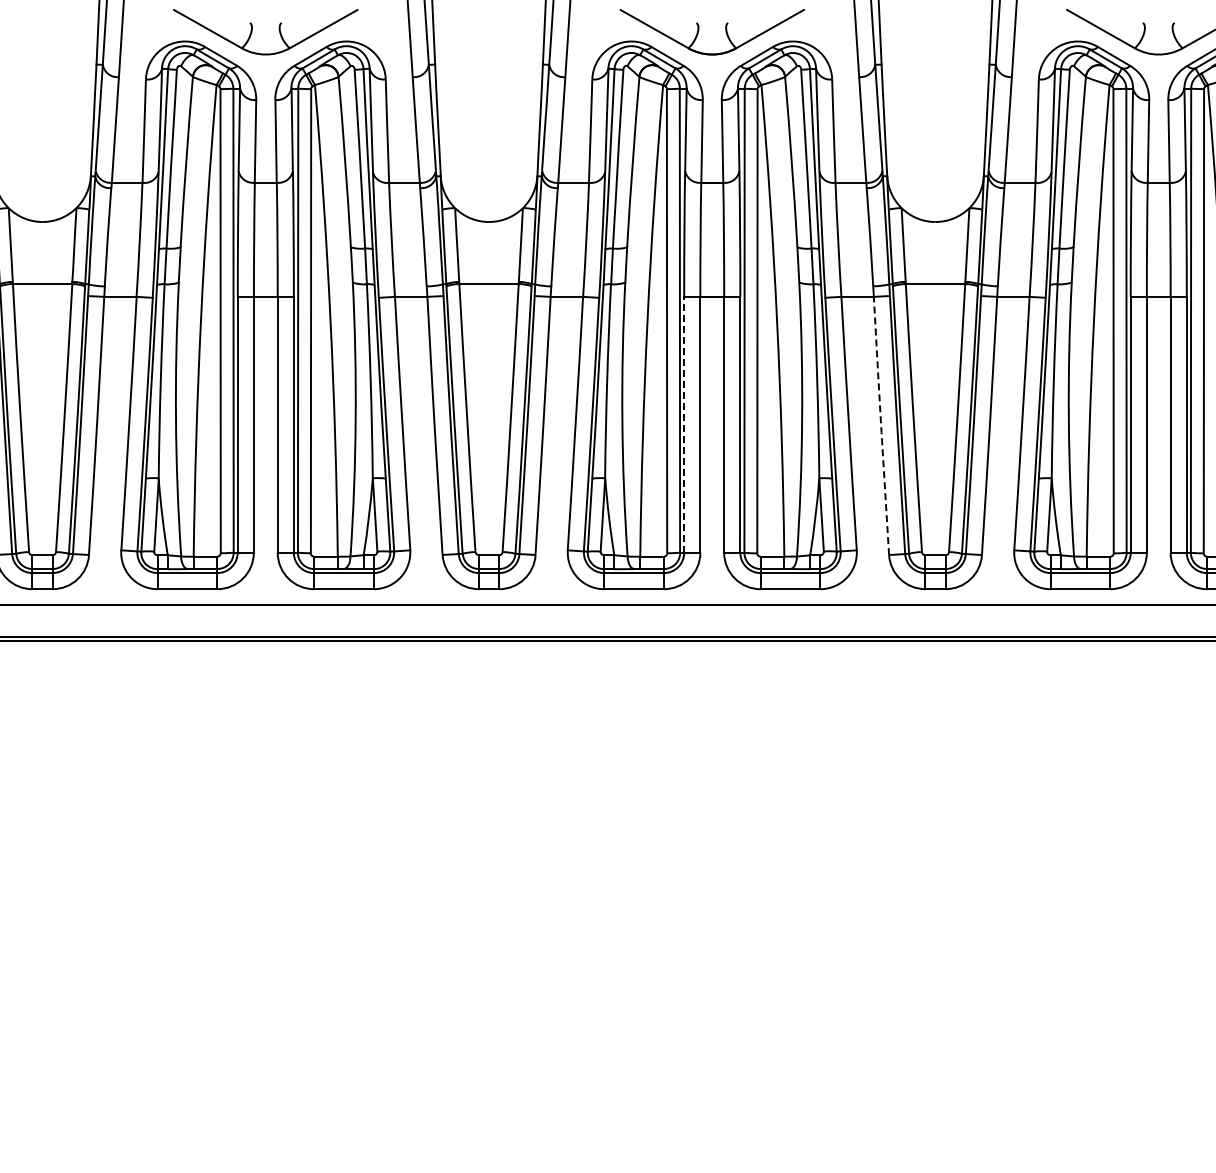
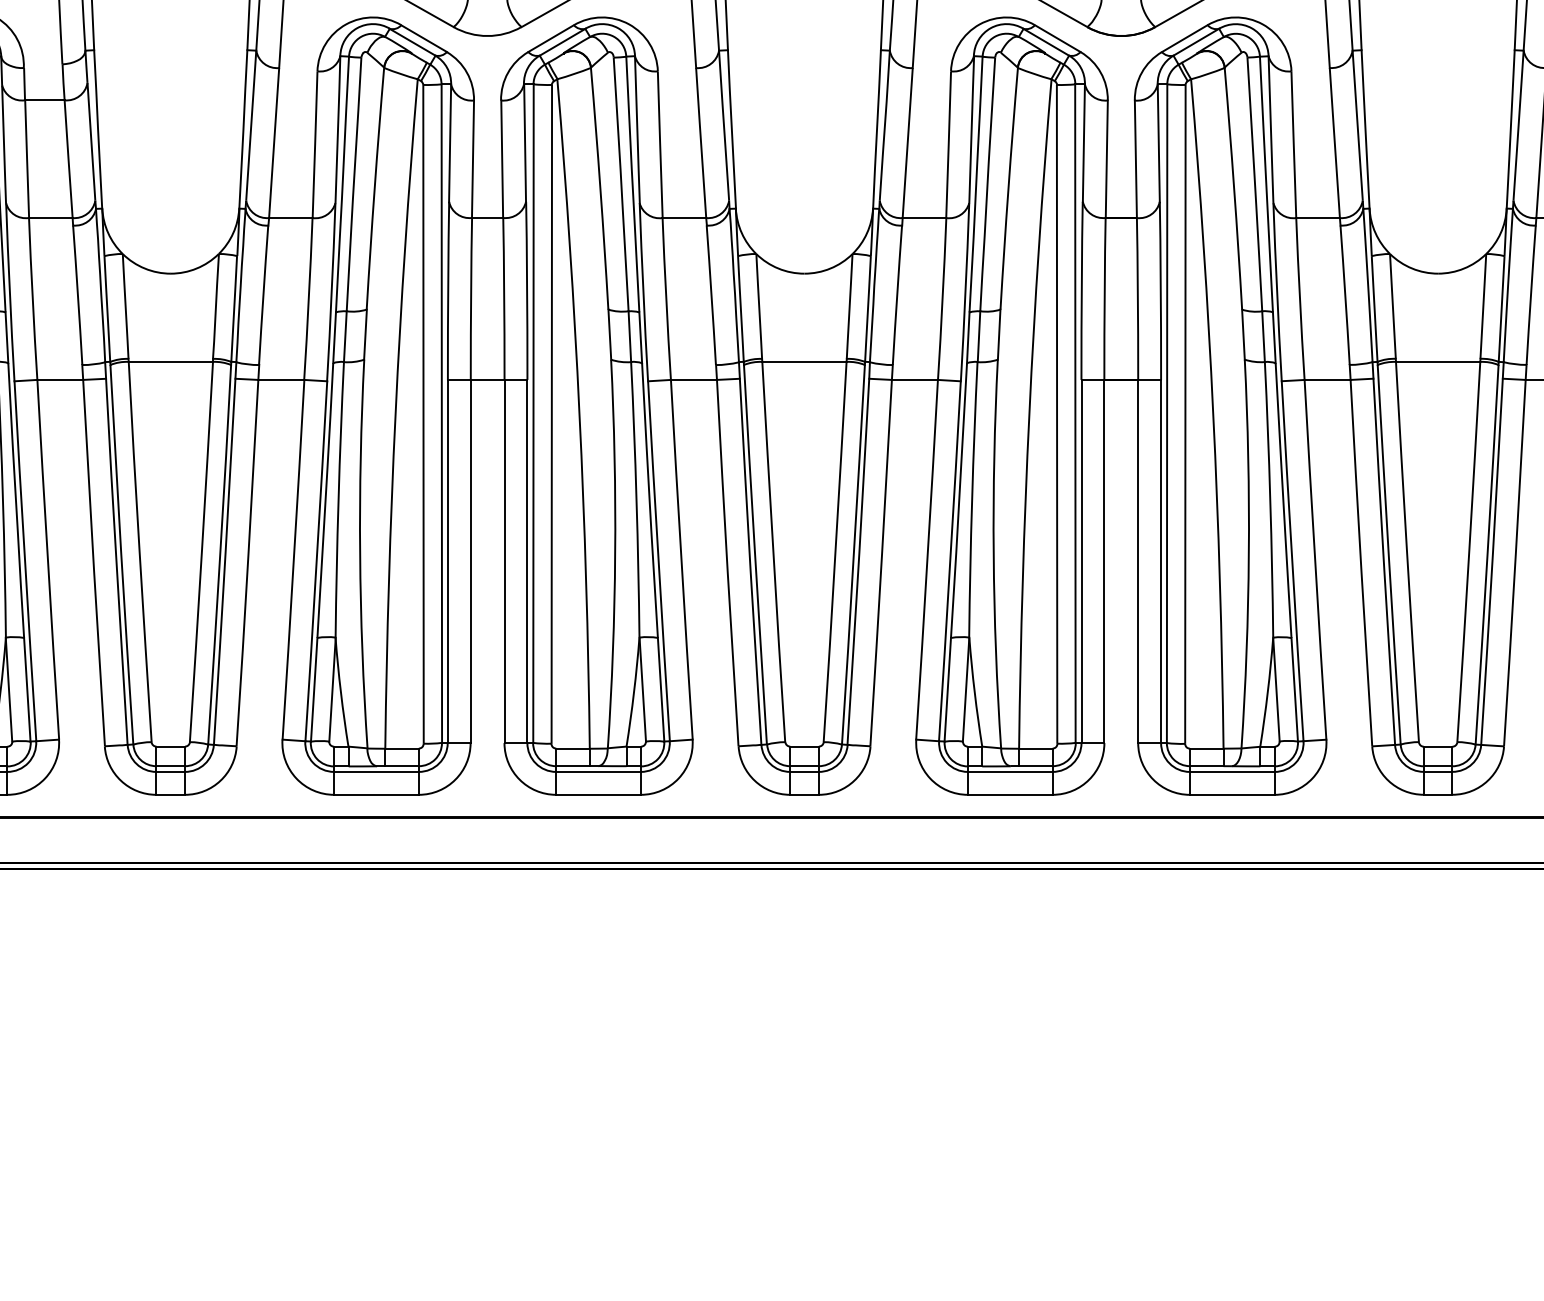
line: (684, 424) -> (1081, 561), dashed -> solid
line: (881, 425) -> (1361, 562), dashed -> solid

